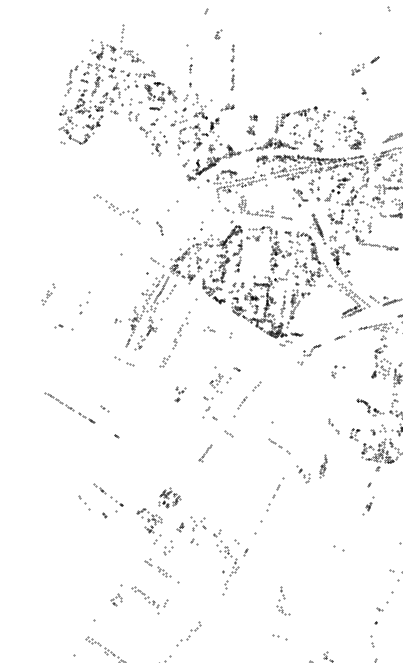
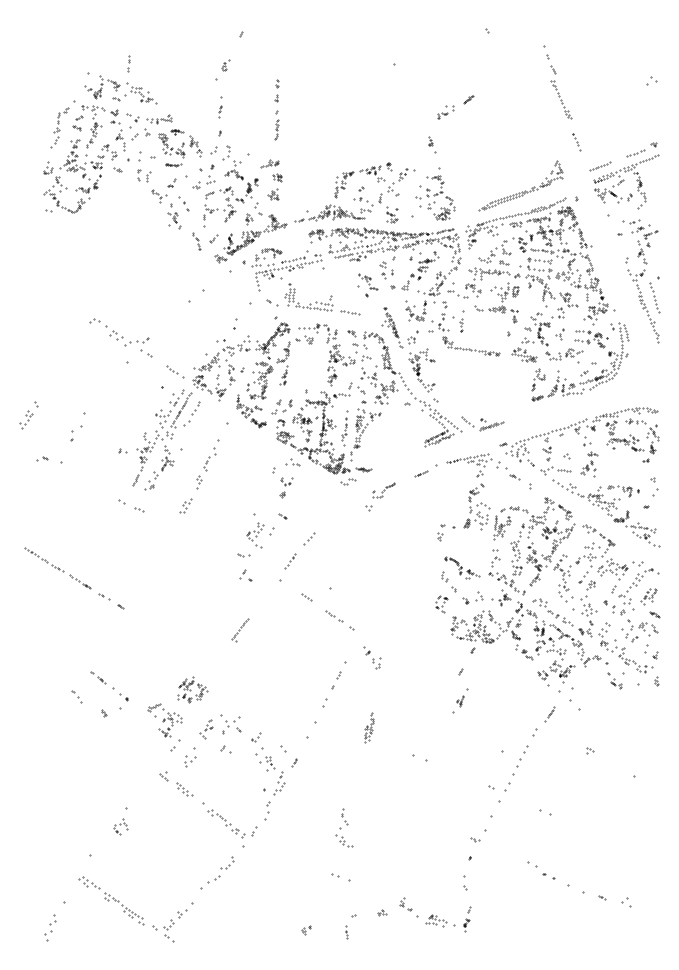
part: (122, 33) -> (128, 63), size x0.71
part: (218, 34) -> (225, 65), moved
part: (365, 93) -> (432, 144), moved
part: (251, 124) -> (274, 186), moved
part: (116, 208) -> (120, 337), moved
part: (287, 217) -> (350, 312), size x1.43
part: (159, 228) -> (196, 241), moved
part: (209, 329) -> (292, 462), moved
part: (338, 371) -> (446, 532), moved
part: (180, 394) -> (286, 487), moved
part: (104, 408) -> (104, 596), moved
part: (209, 413) -> (245, 575), size x0.62
part: (333, 425) -> (448, 581), moved
part: (228, 433) -> (306, 597), moved
part: (323, 465) -> (369, 727), moved
part: (83, 502) -> (76, 696), size x0.62
part: (180, 527) -> (206, 729), size x1.67
part: (149, 600) -> (232, 828), moved

